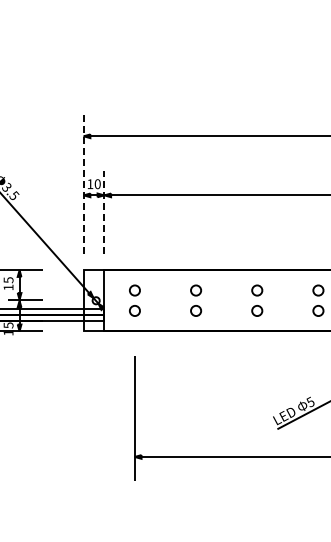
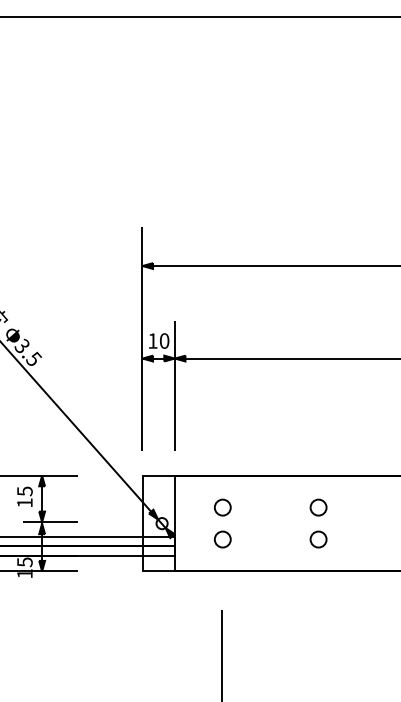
line: (83, 182) -> (142, 338), dashed -> solid
line: (104, 212) -> (175, 385), dashed -> solid

